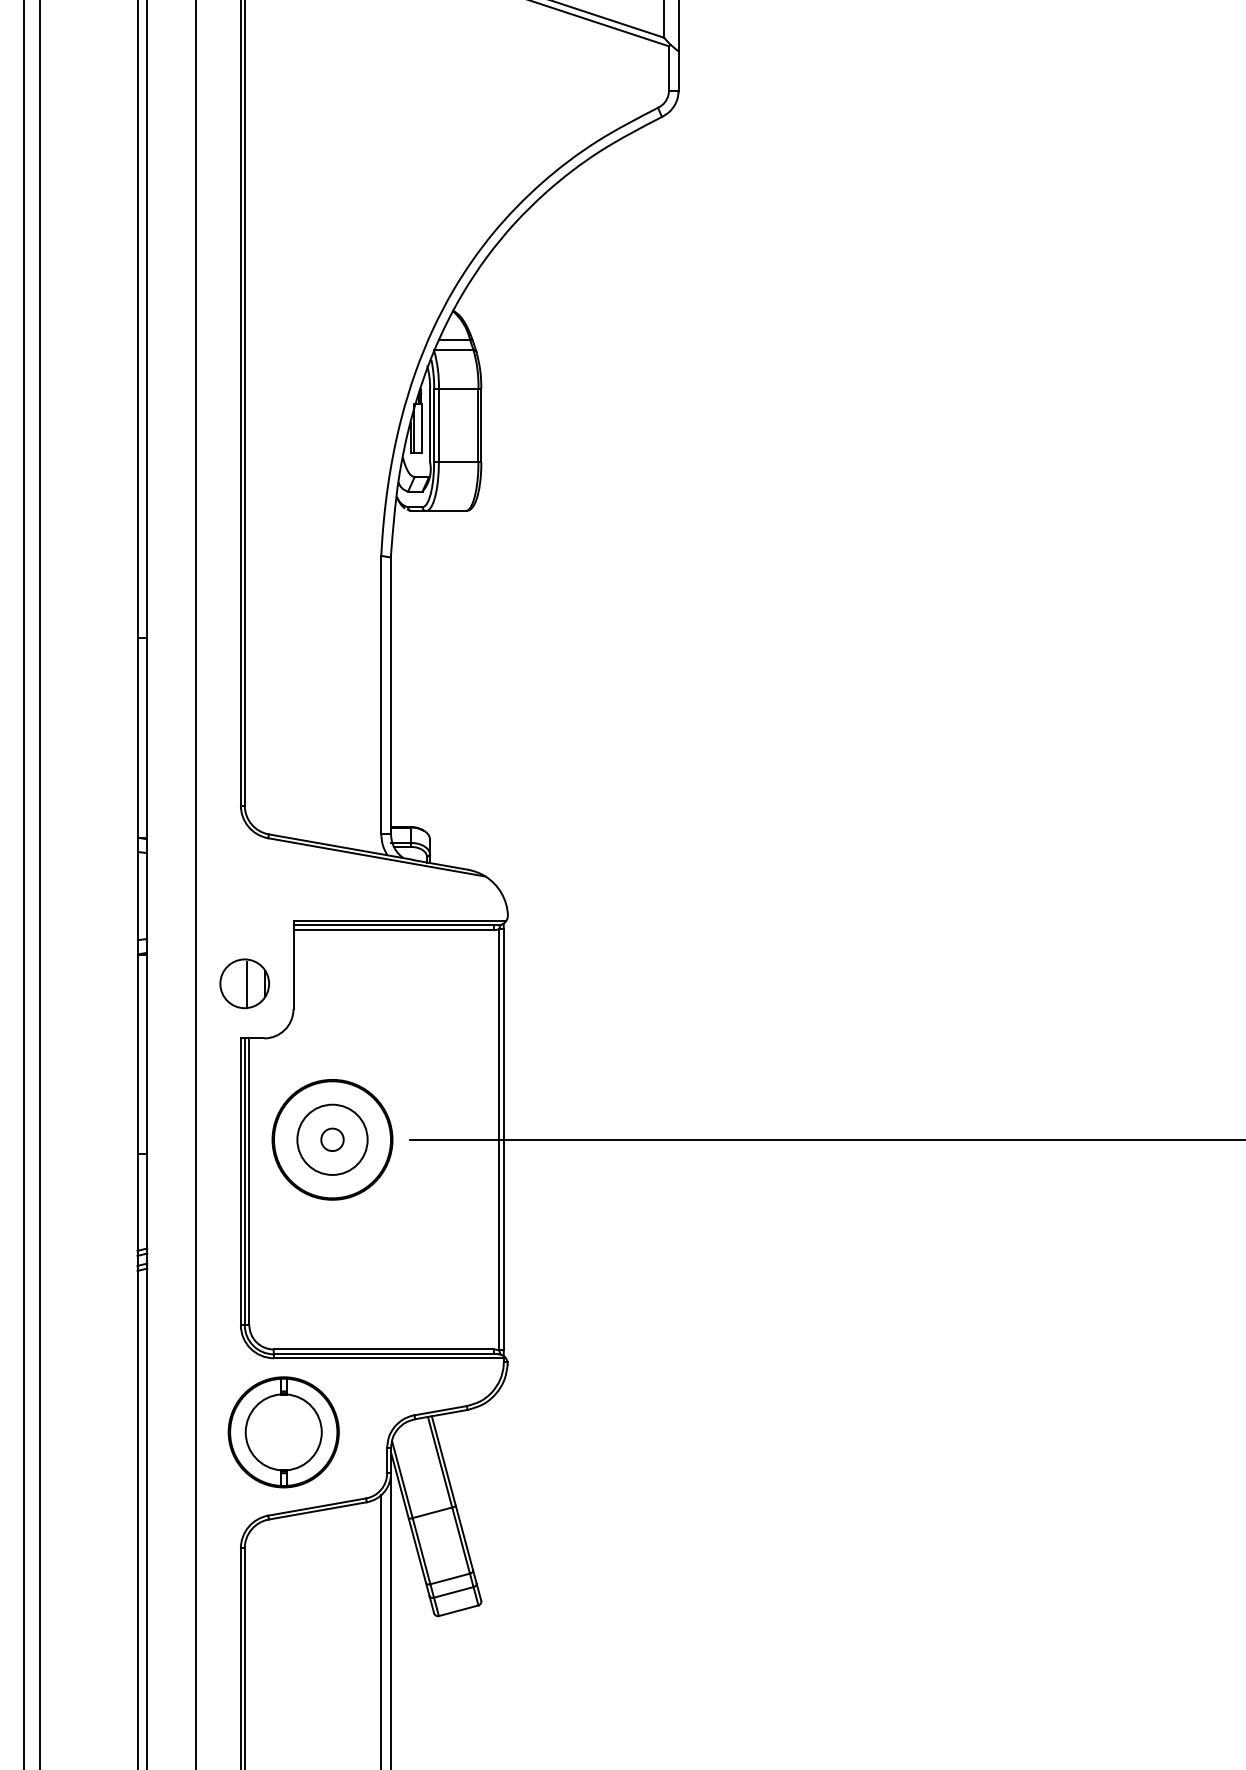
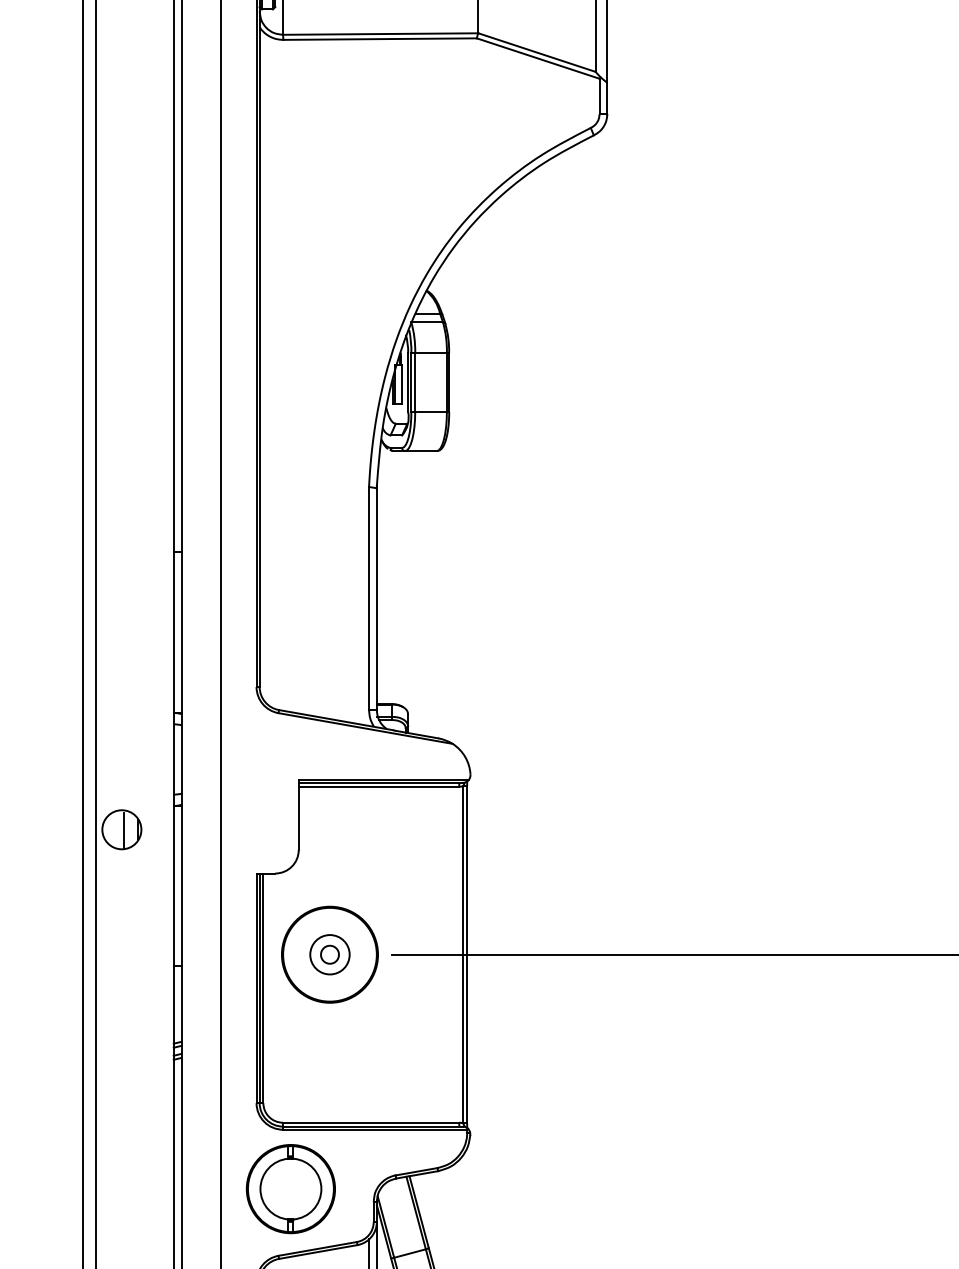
part: (244, 983) -> (121, 829), moved
circle: (332, 1139) -> (329, 954), size x0.7

